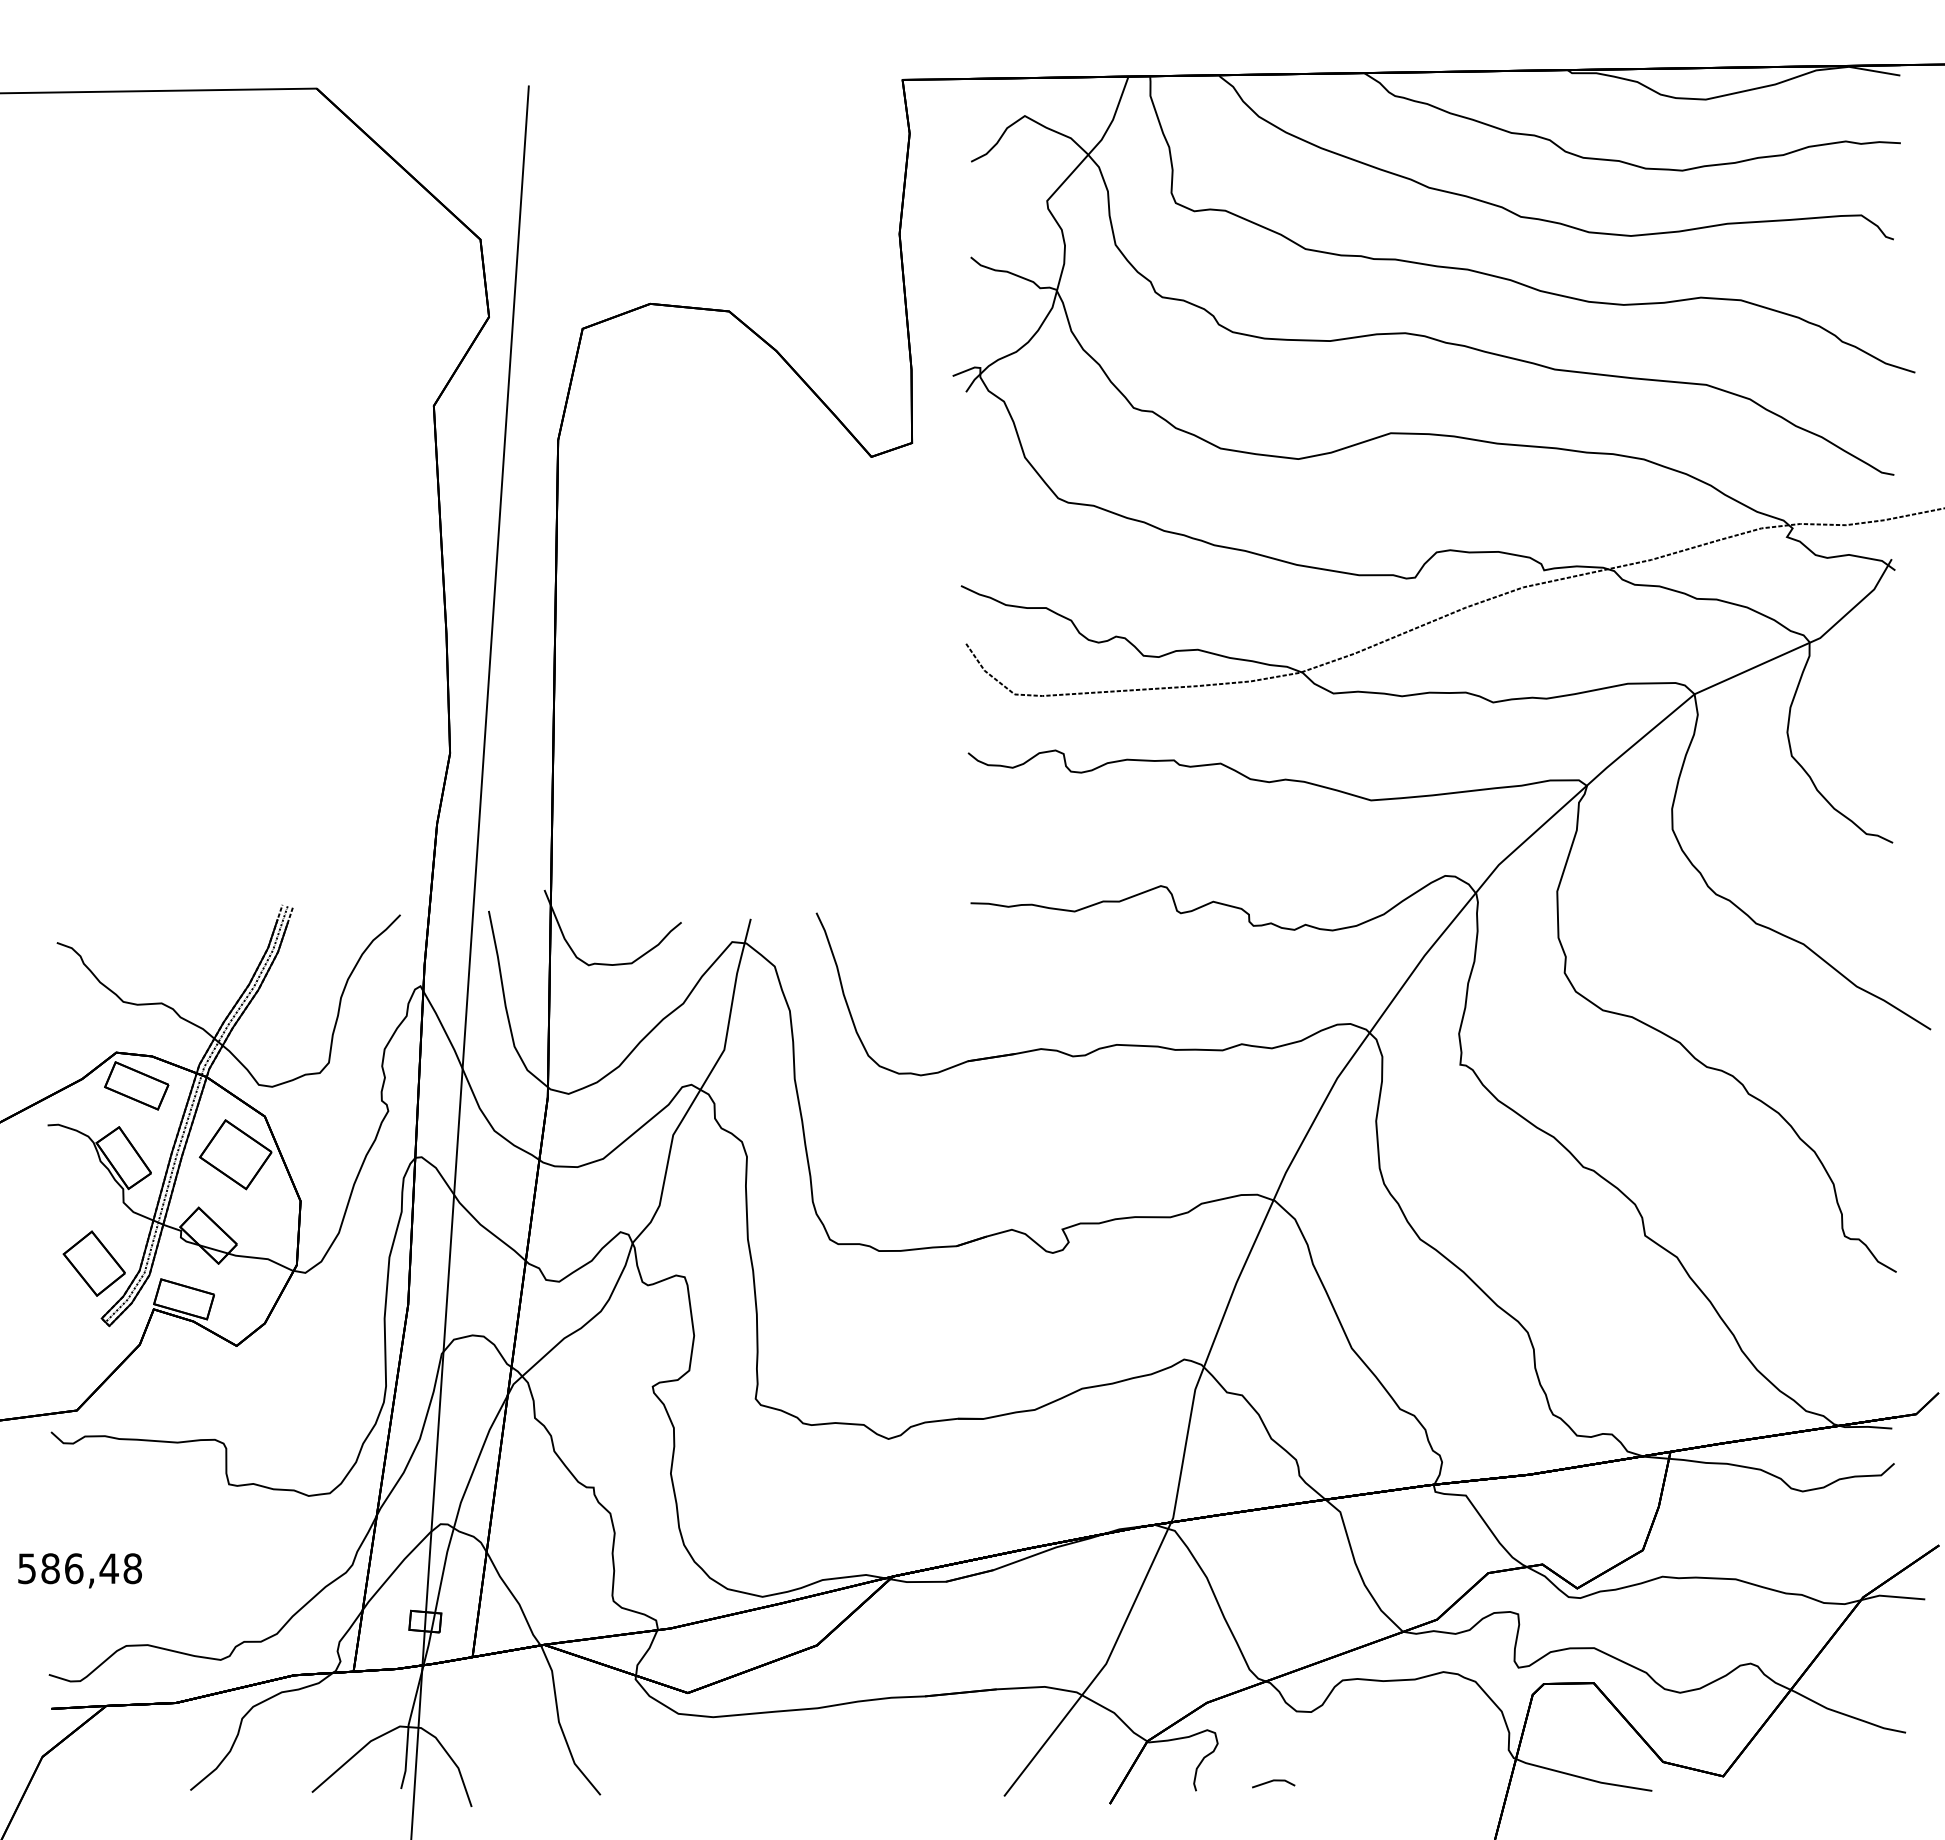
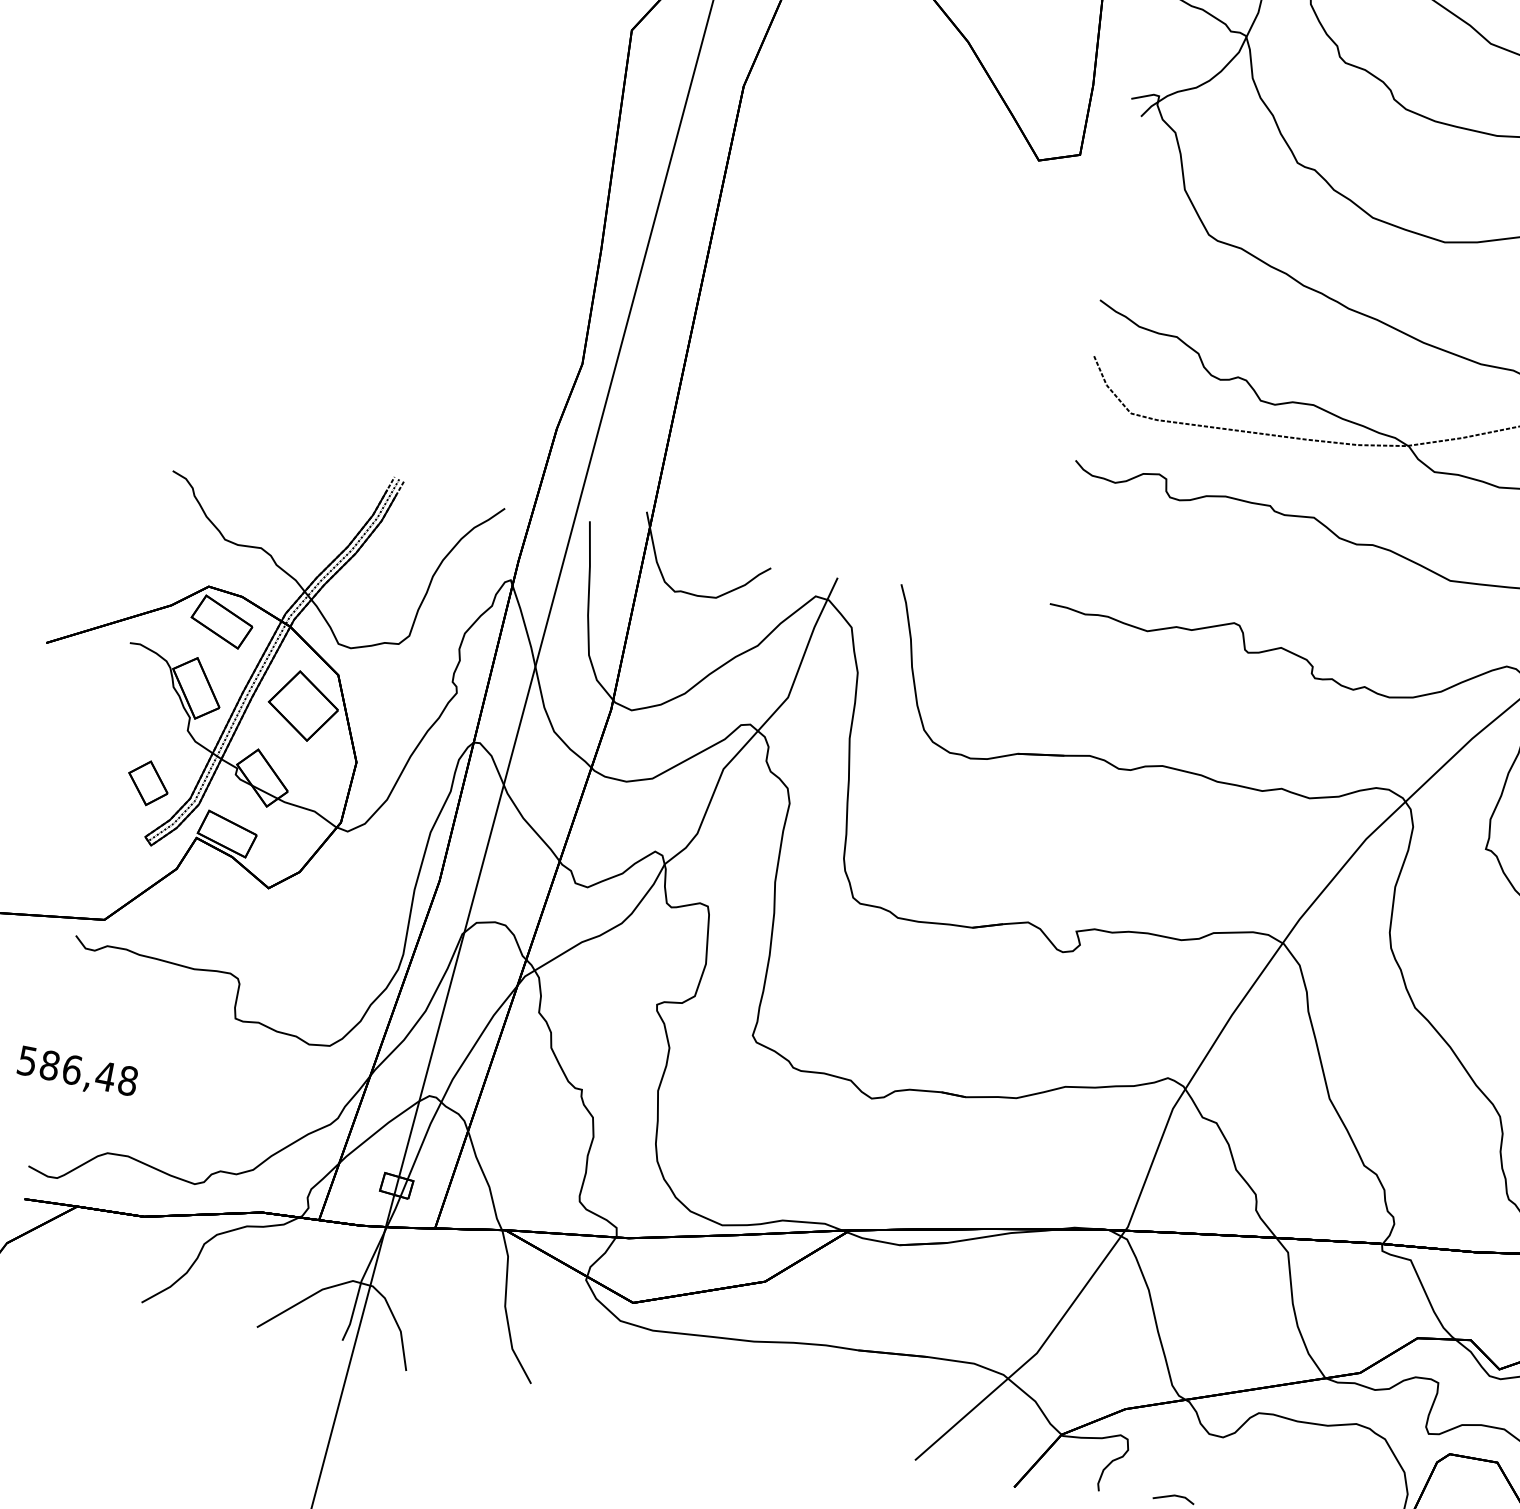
part: (93, 1263) -> (147, 783), size x0.7

